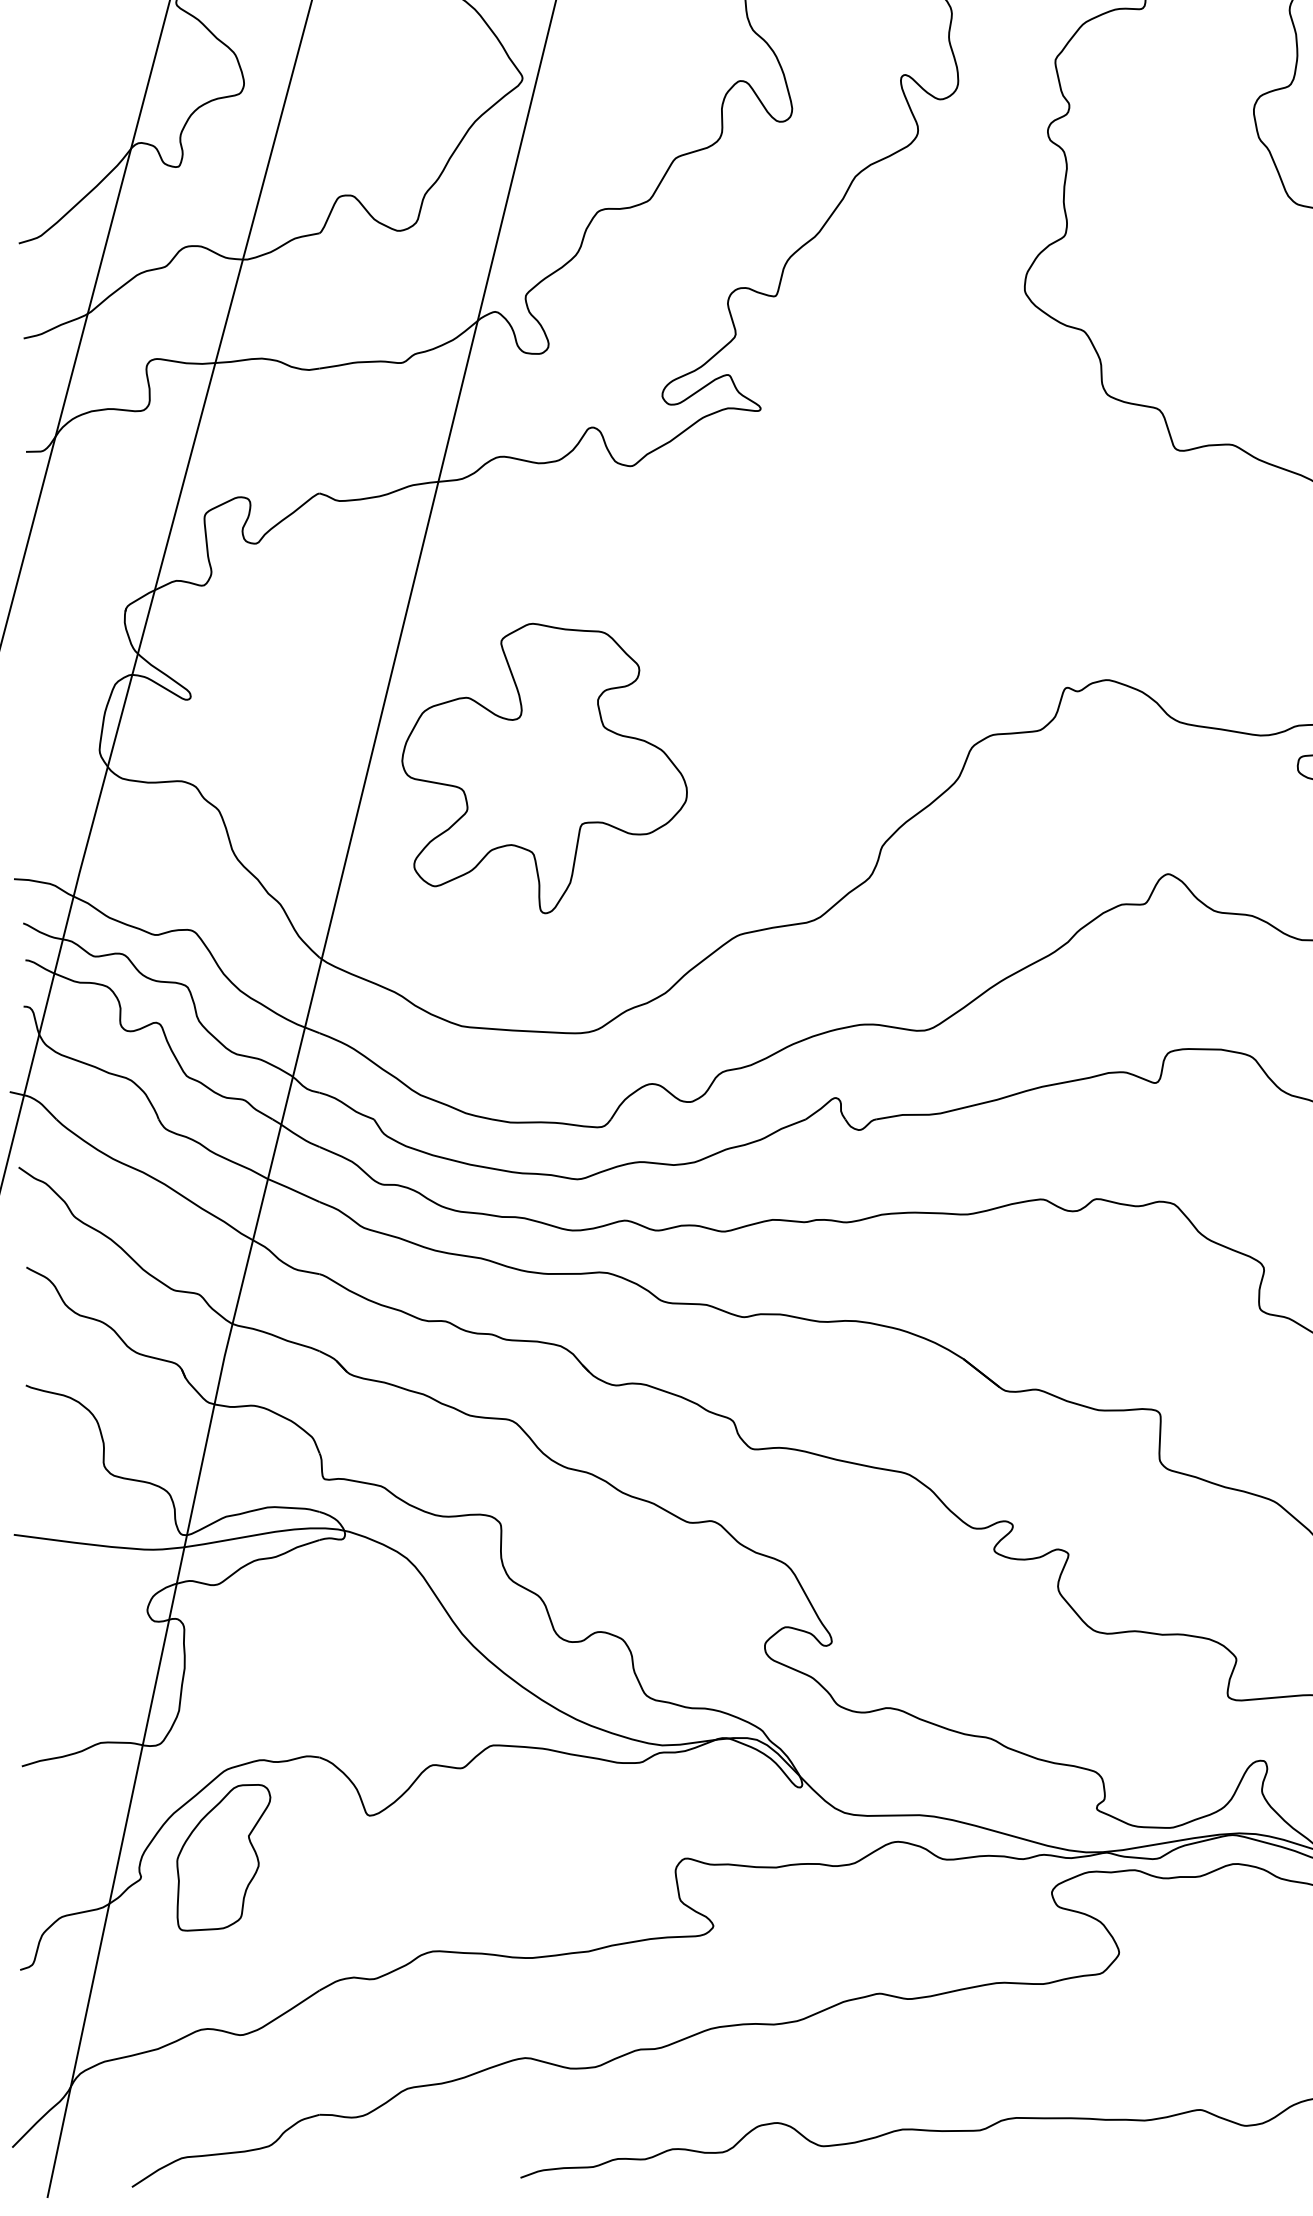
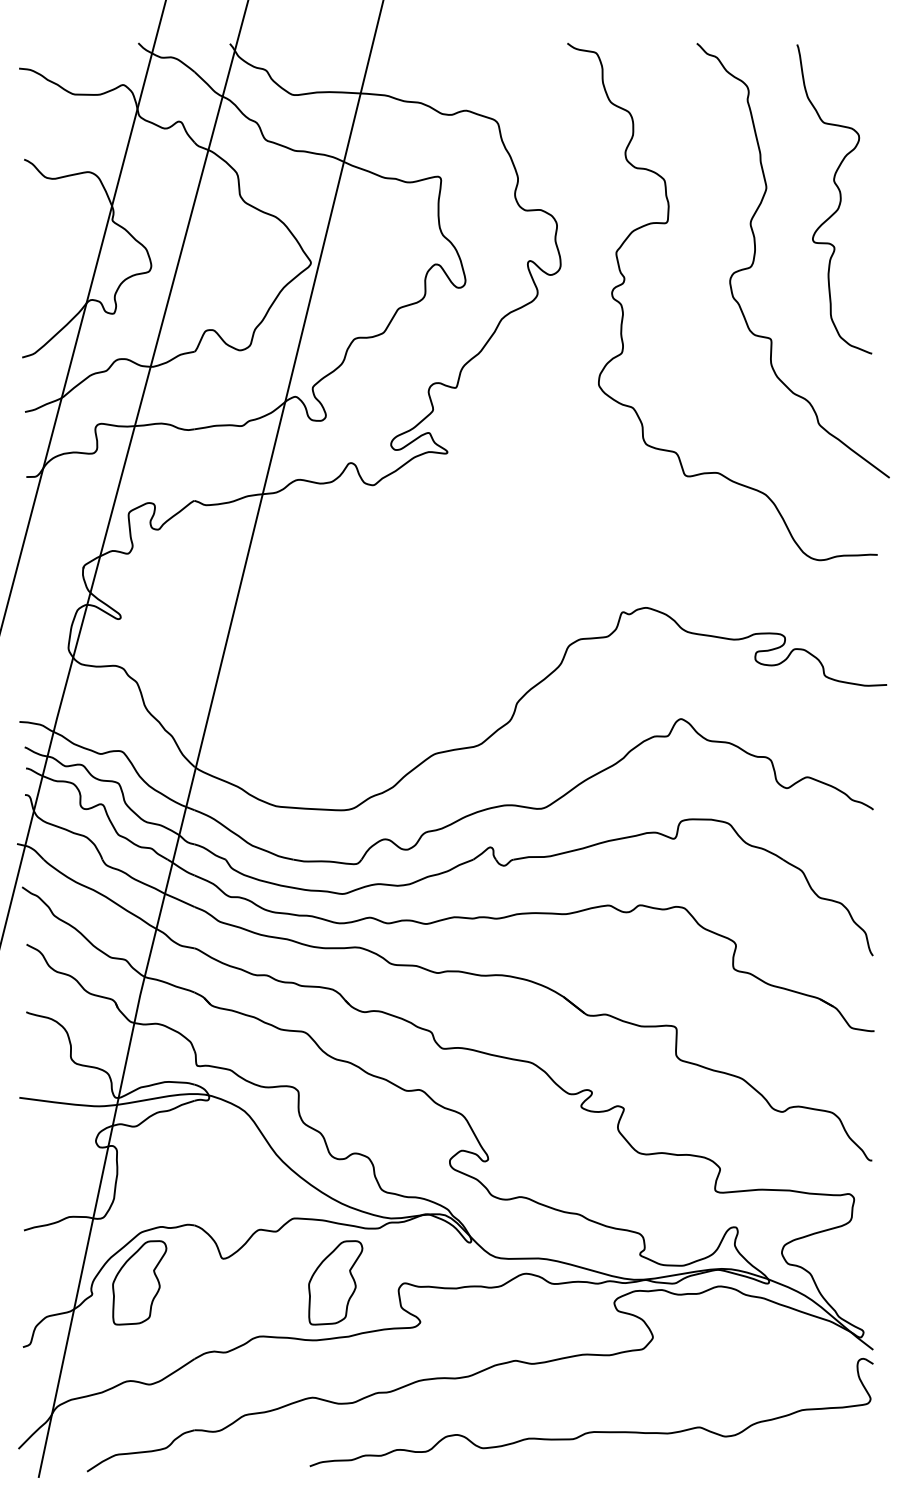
part: (544, 768) -> (323, 658), removed
part: (565, 1857) -> (335, 1282), added

